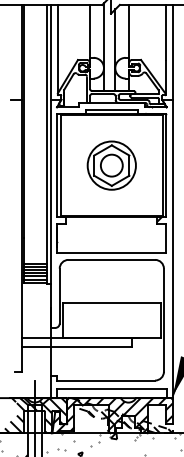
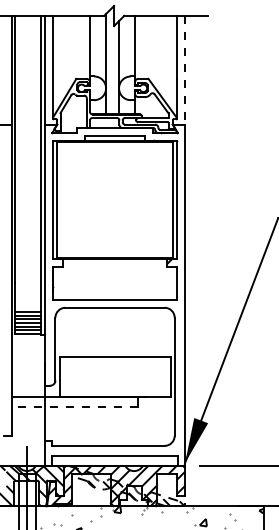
line: (172, 52) -> (184, 70), solid -> dashed
part: (111, 165) -> (114, 199), removed
line: (76, 347) -> (74, 407), solid -> dashed

